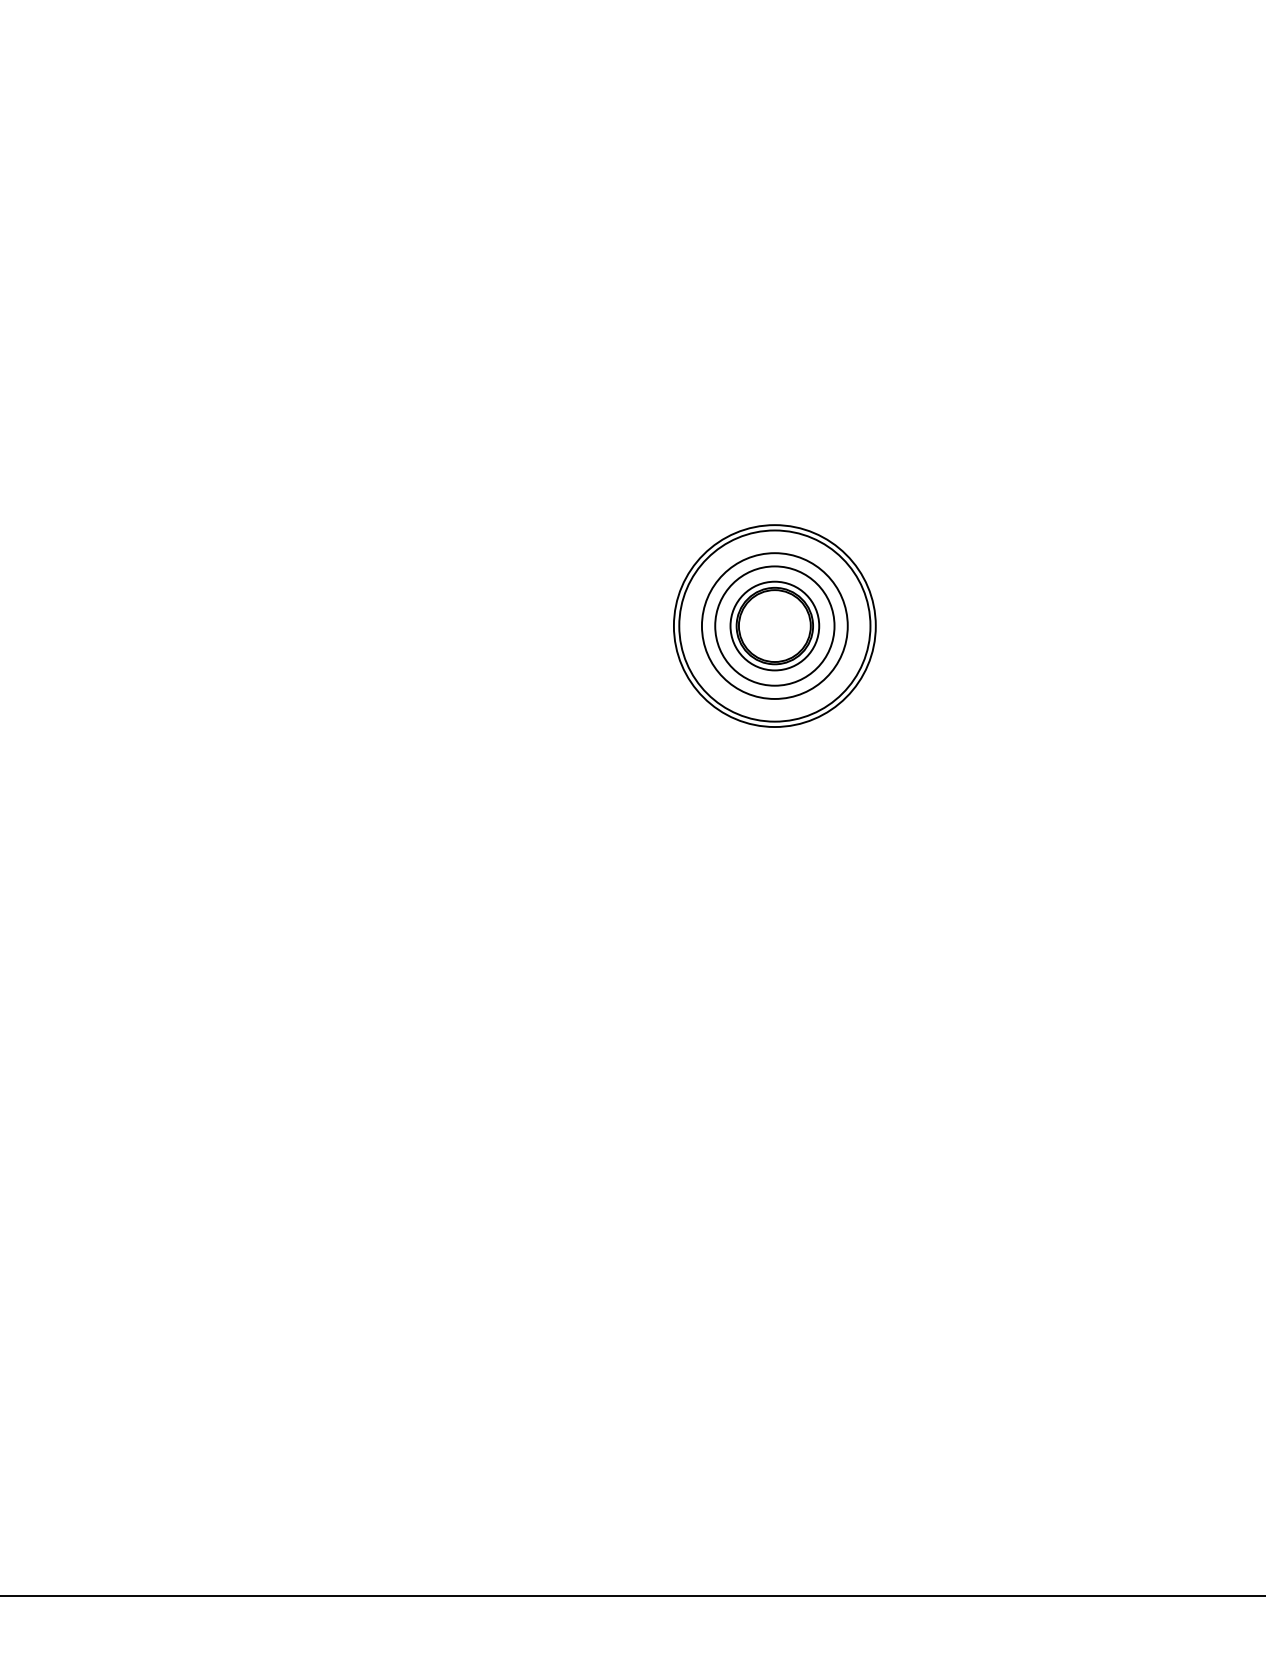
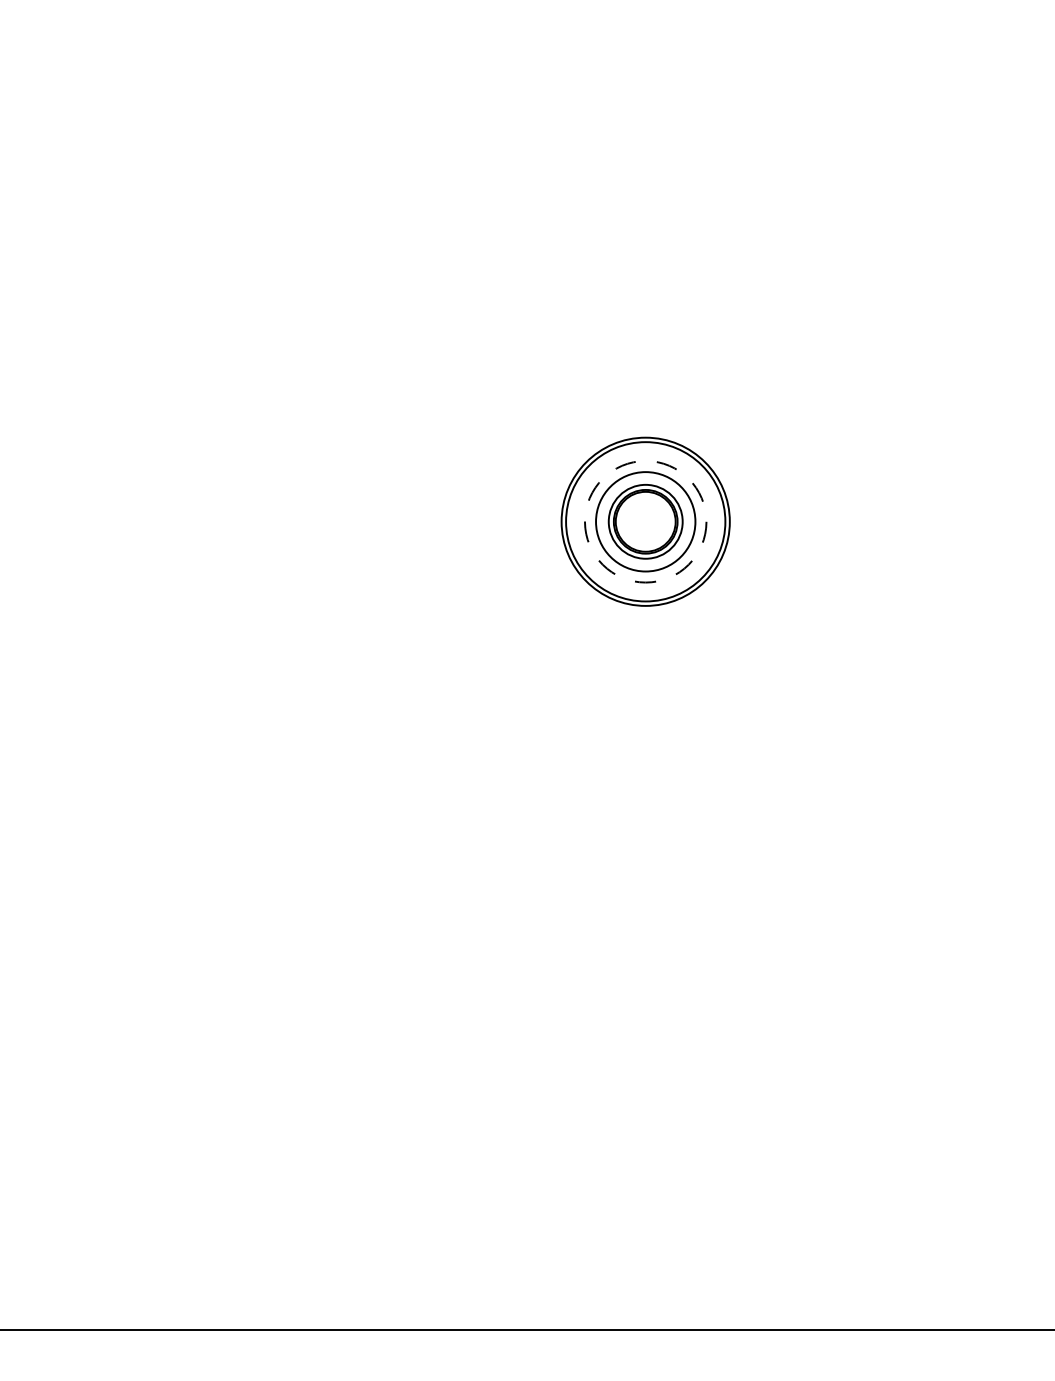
circle: (774, 625) -> (645, 521), solid -> dashed

